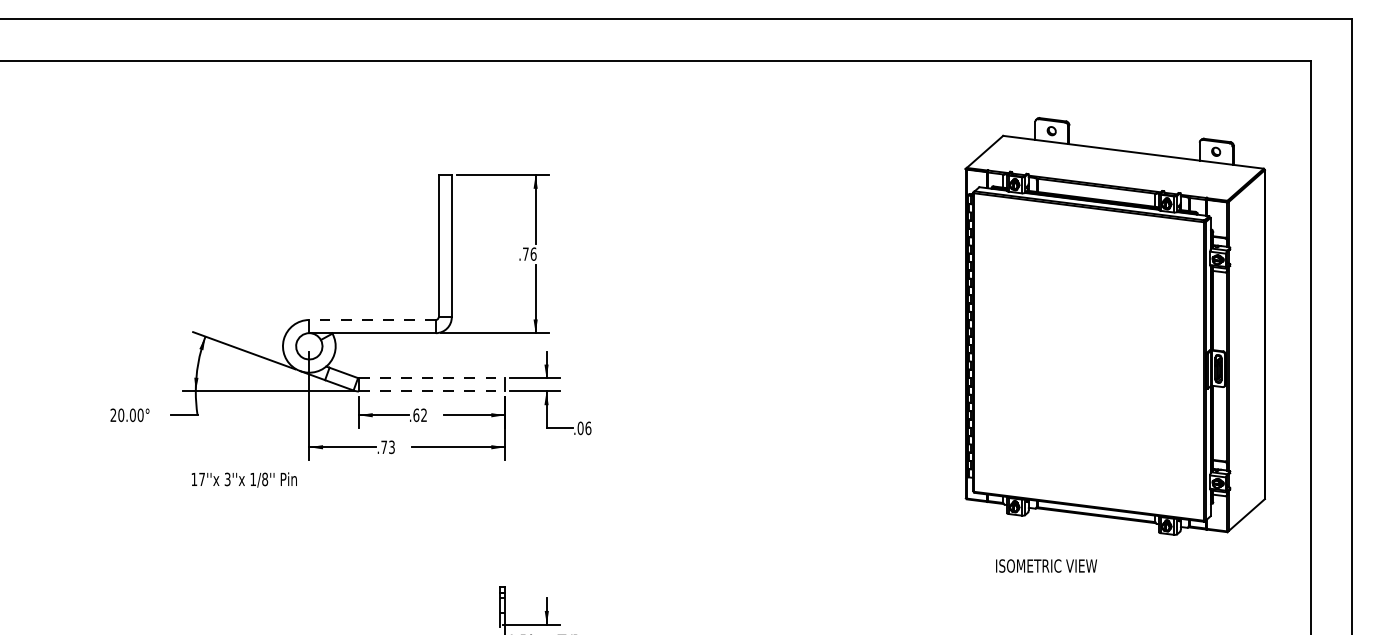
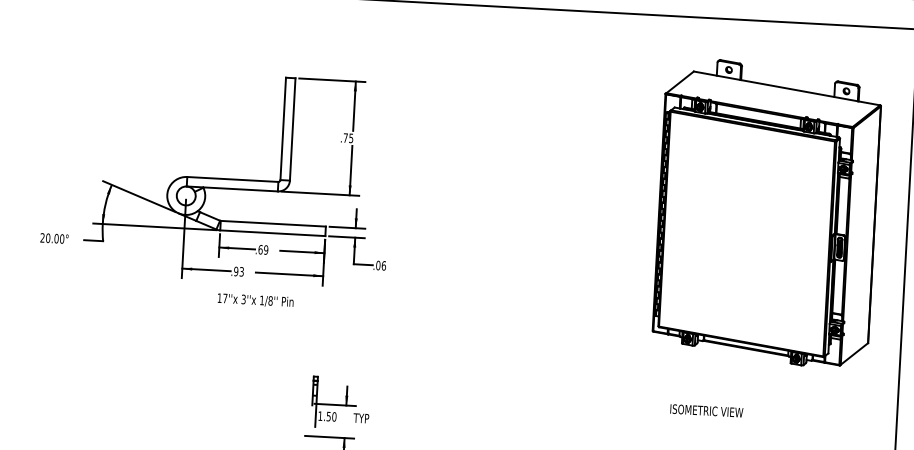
text: (533, 253) -> (351, 137), .76 -> .75
line: (372, 319) -> (232, 179), dashed -> solid
line: (432, 378) -> (273, 223), dashed -> solid
line: (432, 391) -> (273, 233), dashed -> solid
text: (424, 415) -> (266, 250), .62 -> .69
text: (384, 447) -> (236, 271), .73 -> .93
text: (243, 479) -> (255, 300), moved
text: (1046, 565) -> (706, 410), moved

